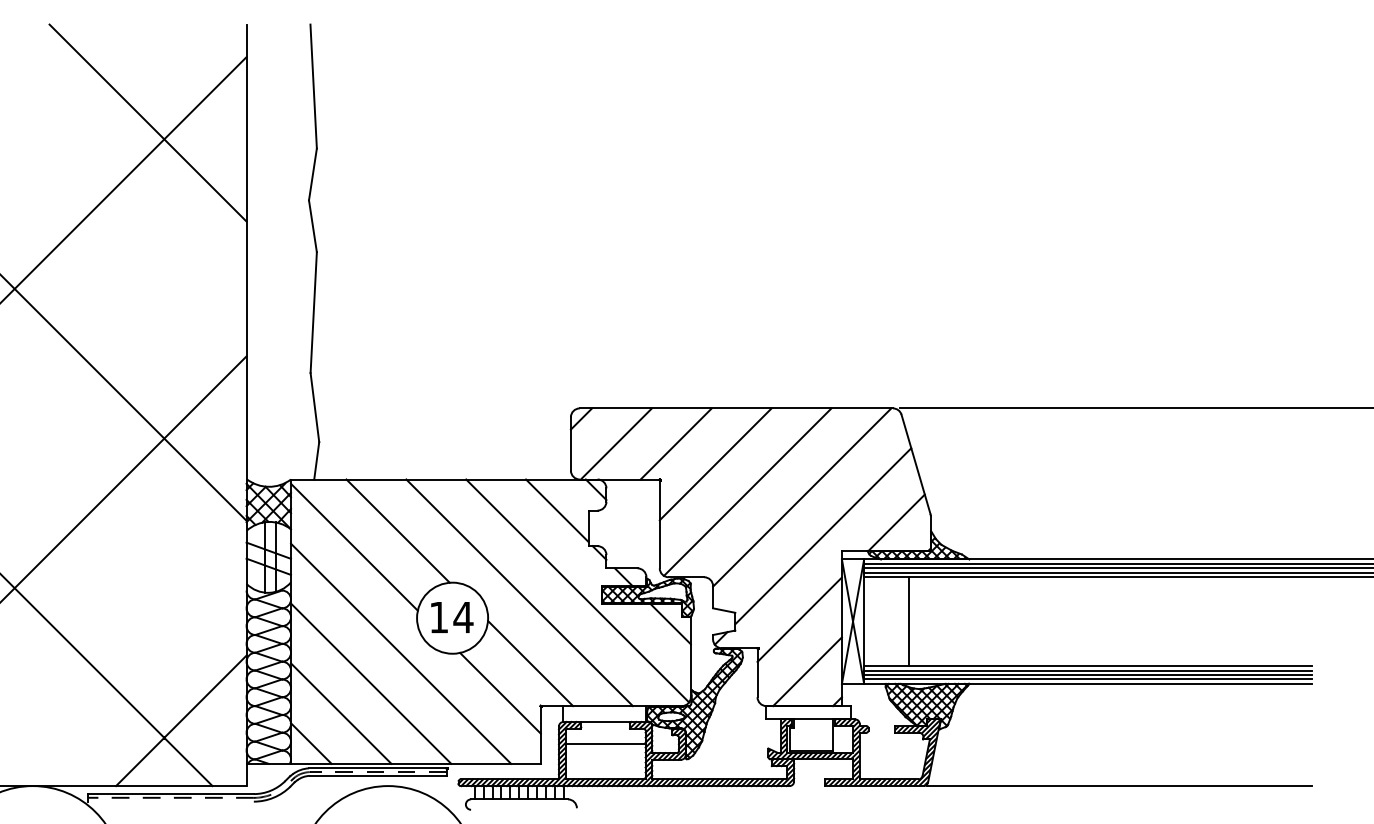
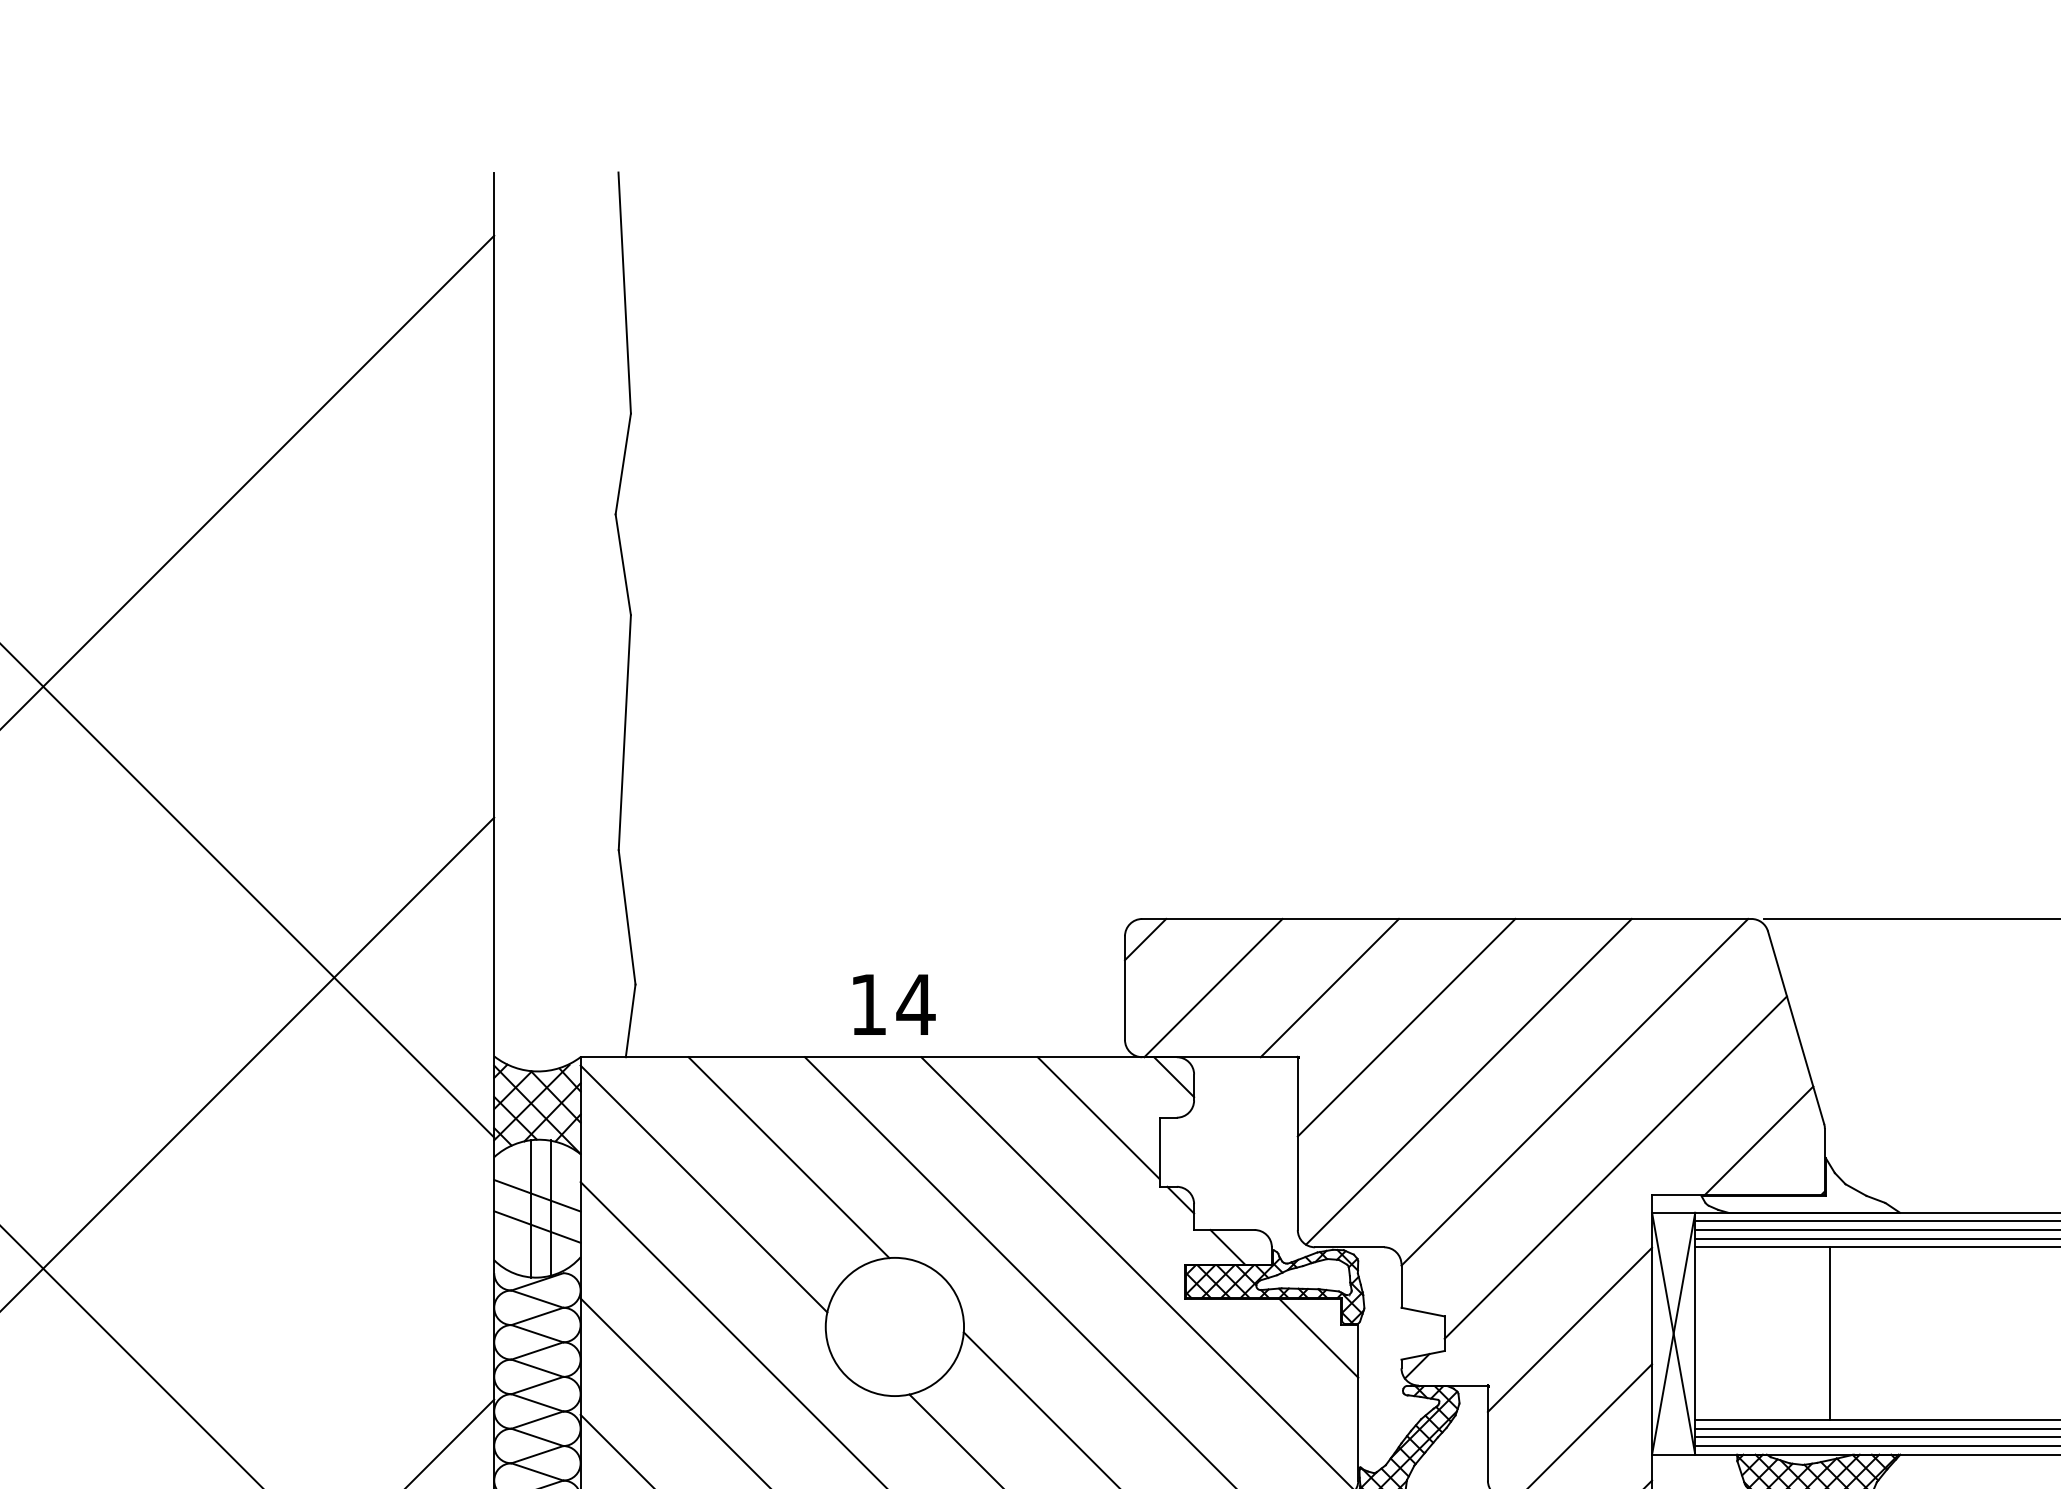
line: (147, 122) -> (301, 362), removed
hatch: (917, 545) -> (1799, 1185), removed
text: (452, 617) -> (894, 1004), moved
line: (908, 621) -> (1830, 1333), moved

